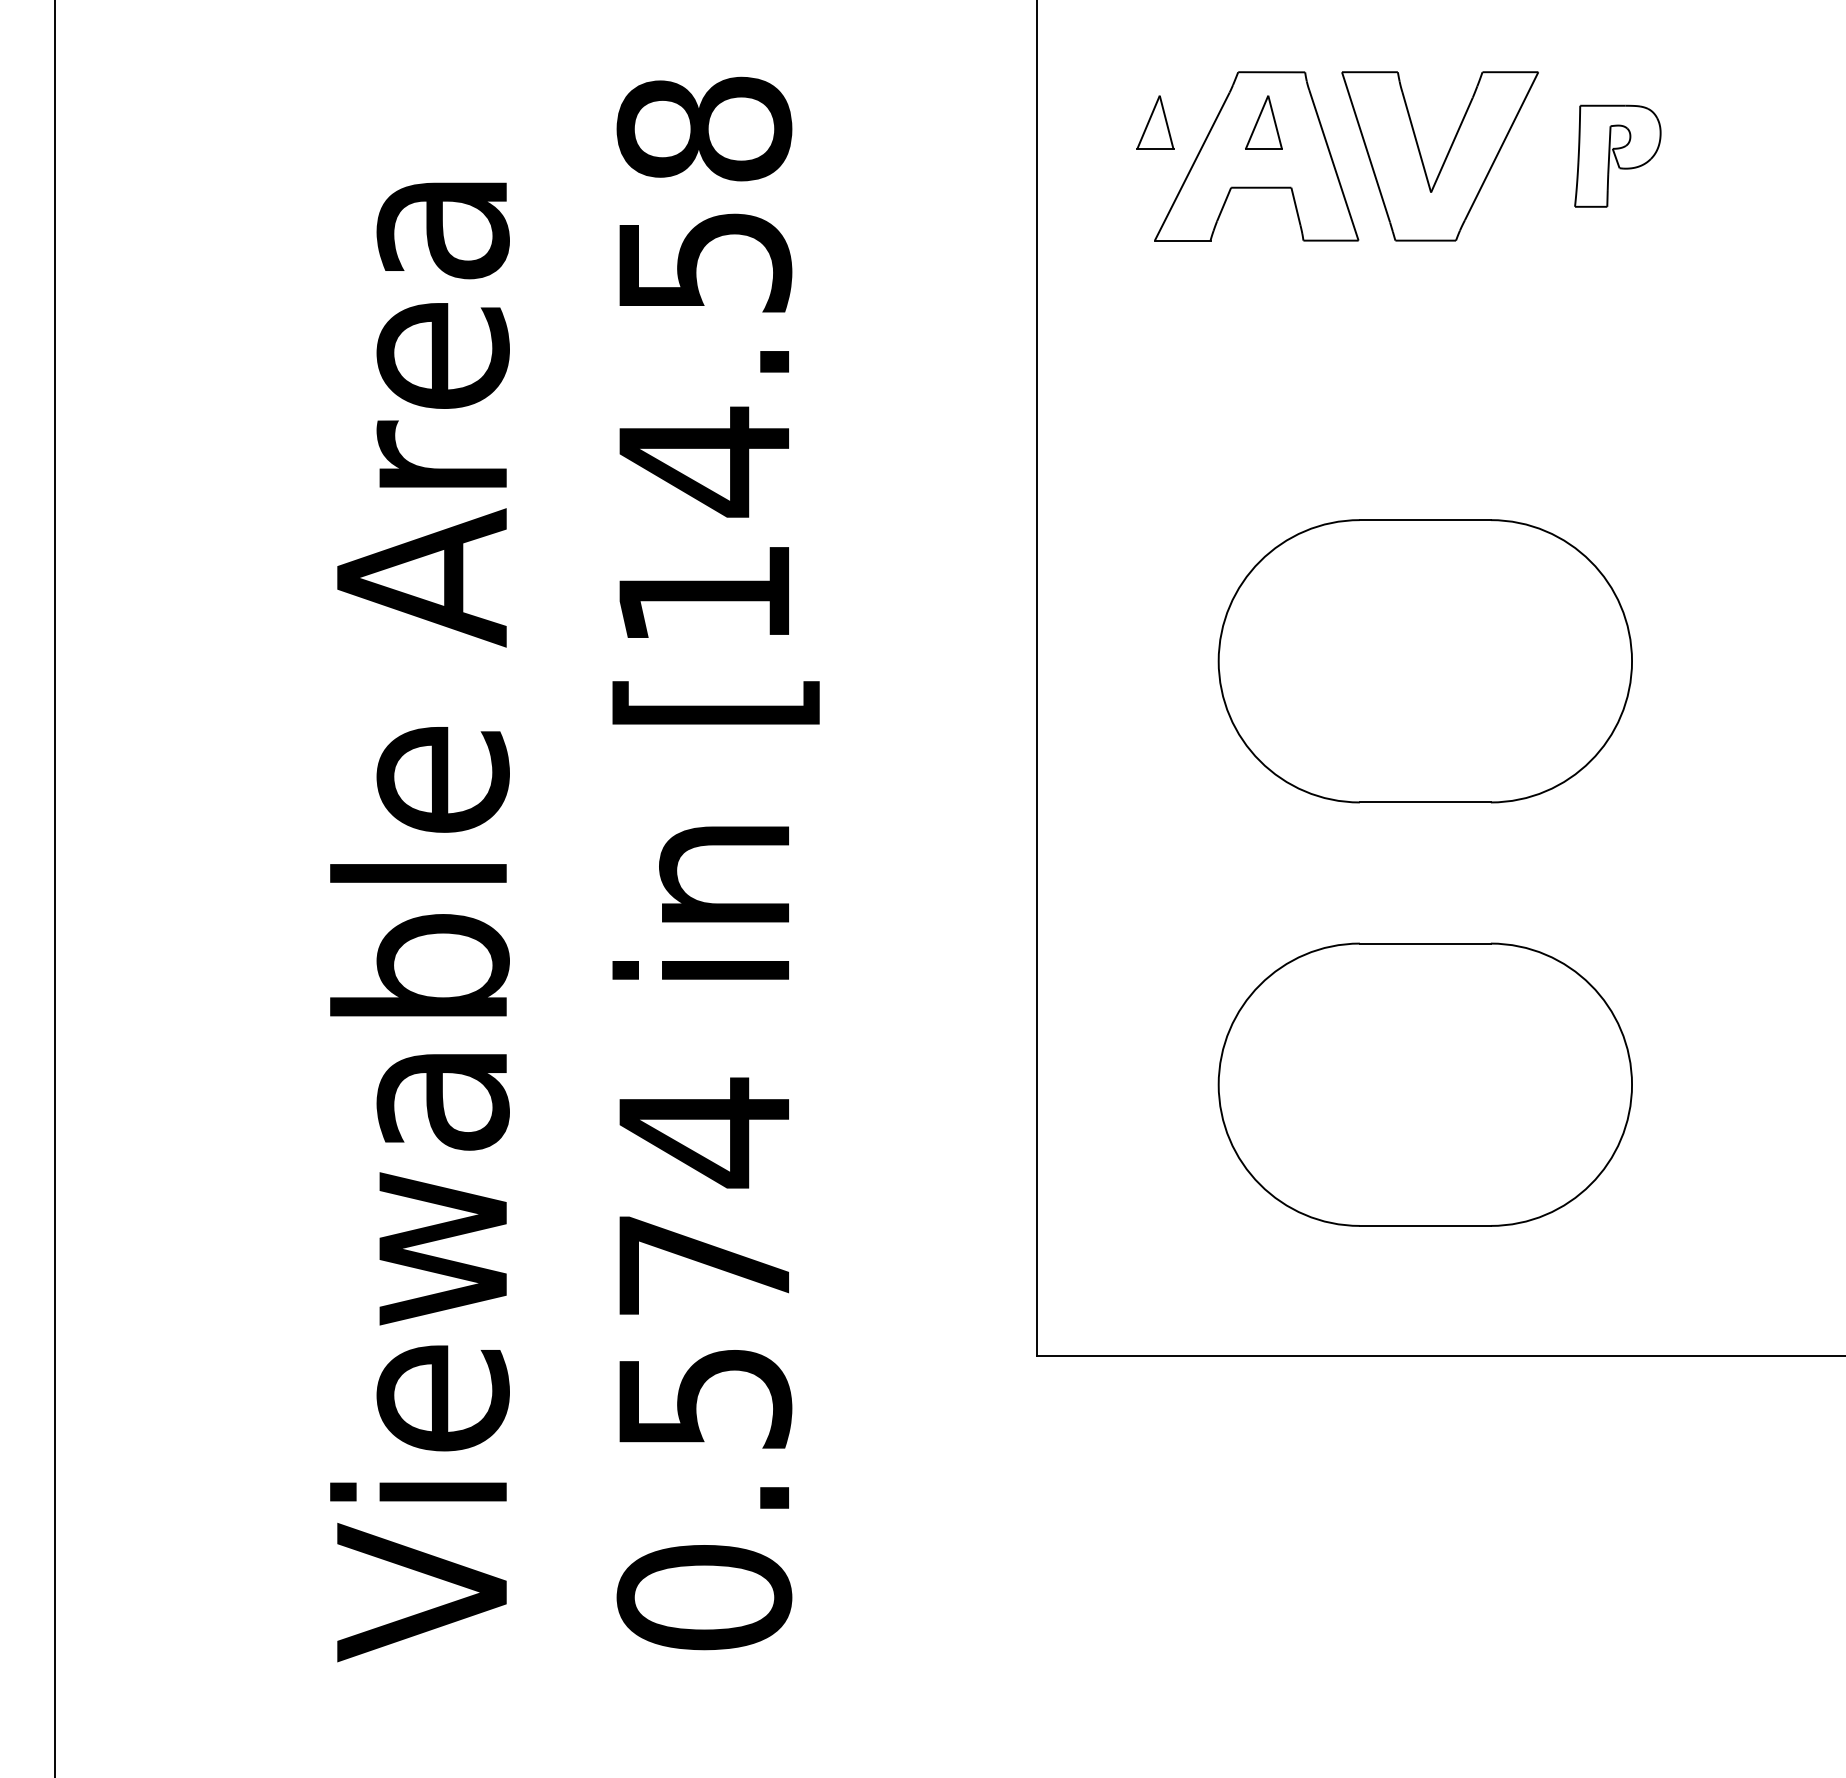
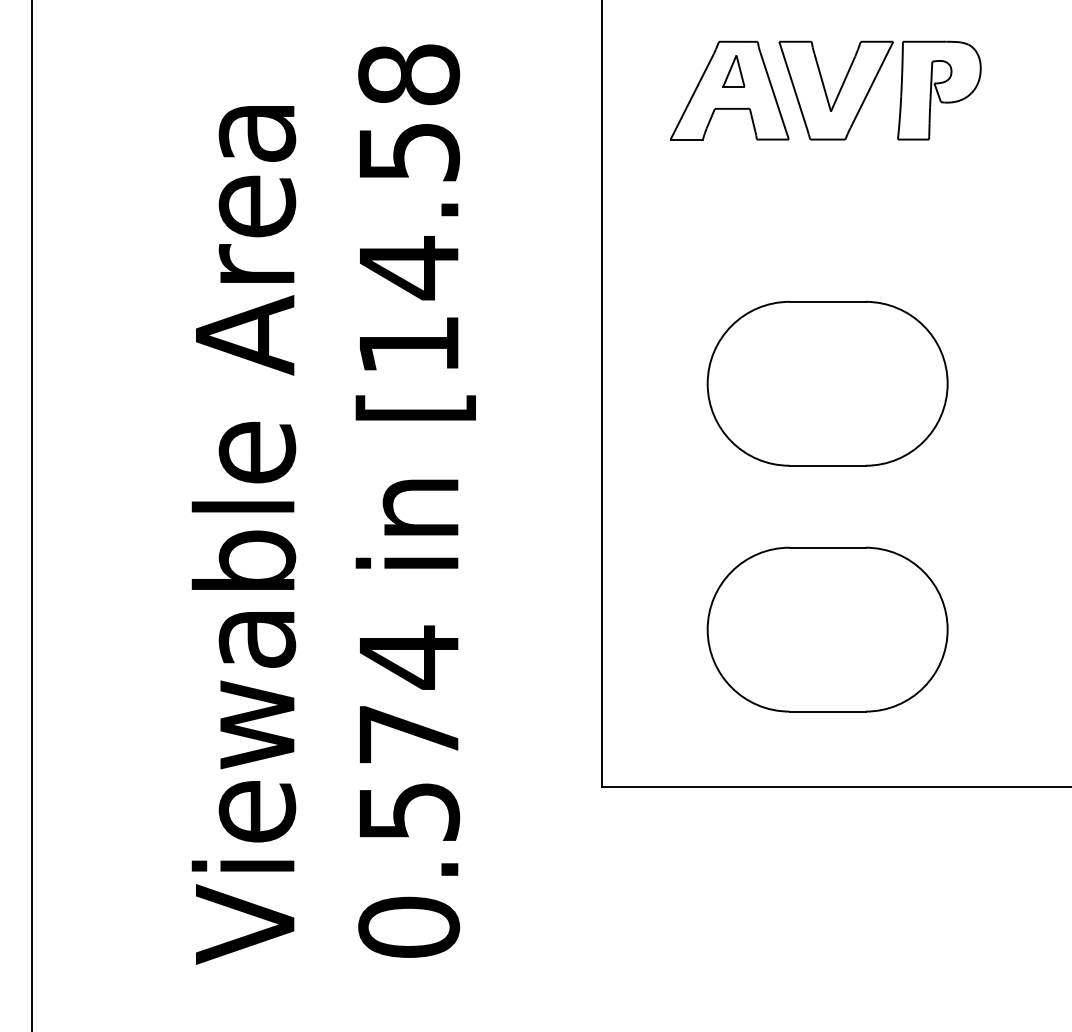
part: (1154, 123) -> (670, 71), removed
part: (1617, 156) -> (939, 90), size x1.67

